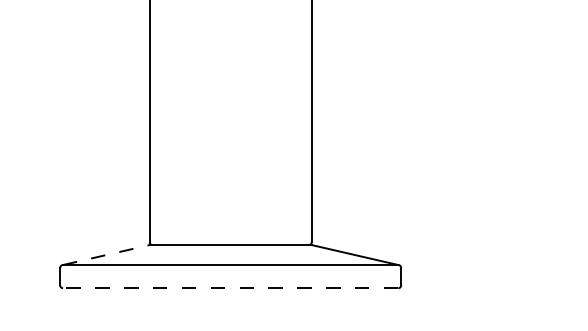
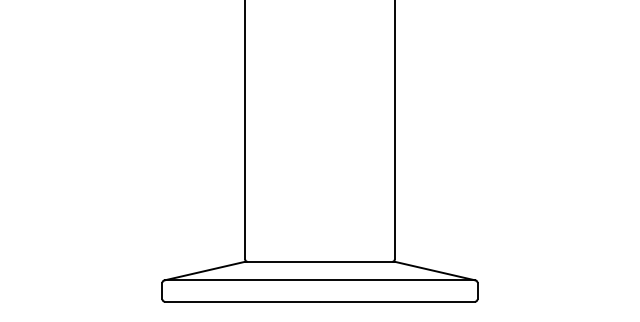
line: (106, 254) -> (205, 270), dashed -> solid
line: (231, 287) -> (320, 301), dashed -> solid

